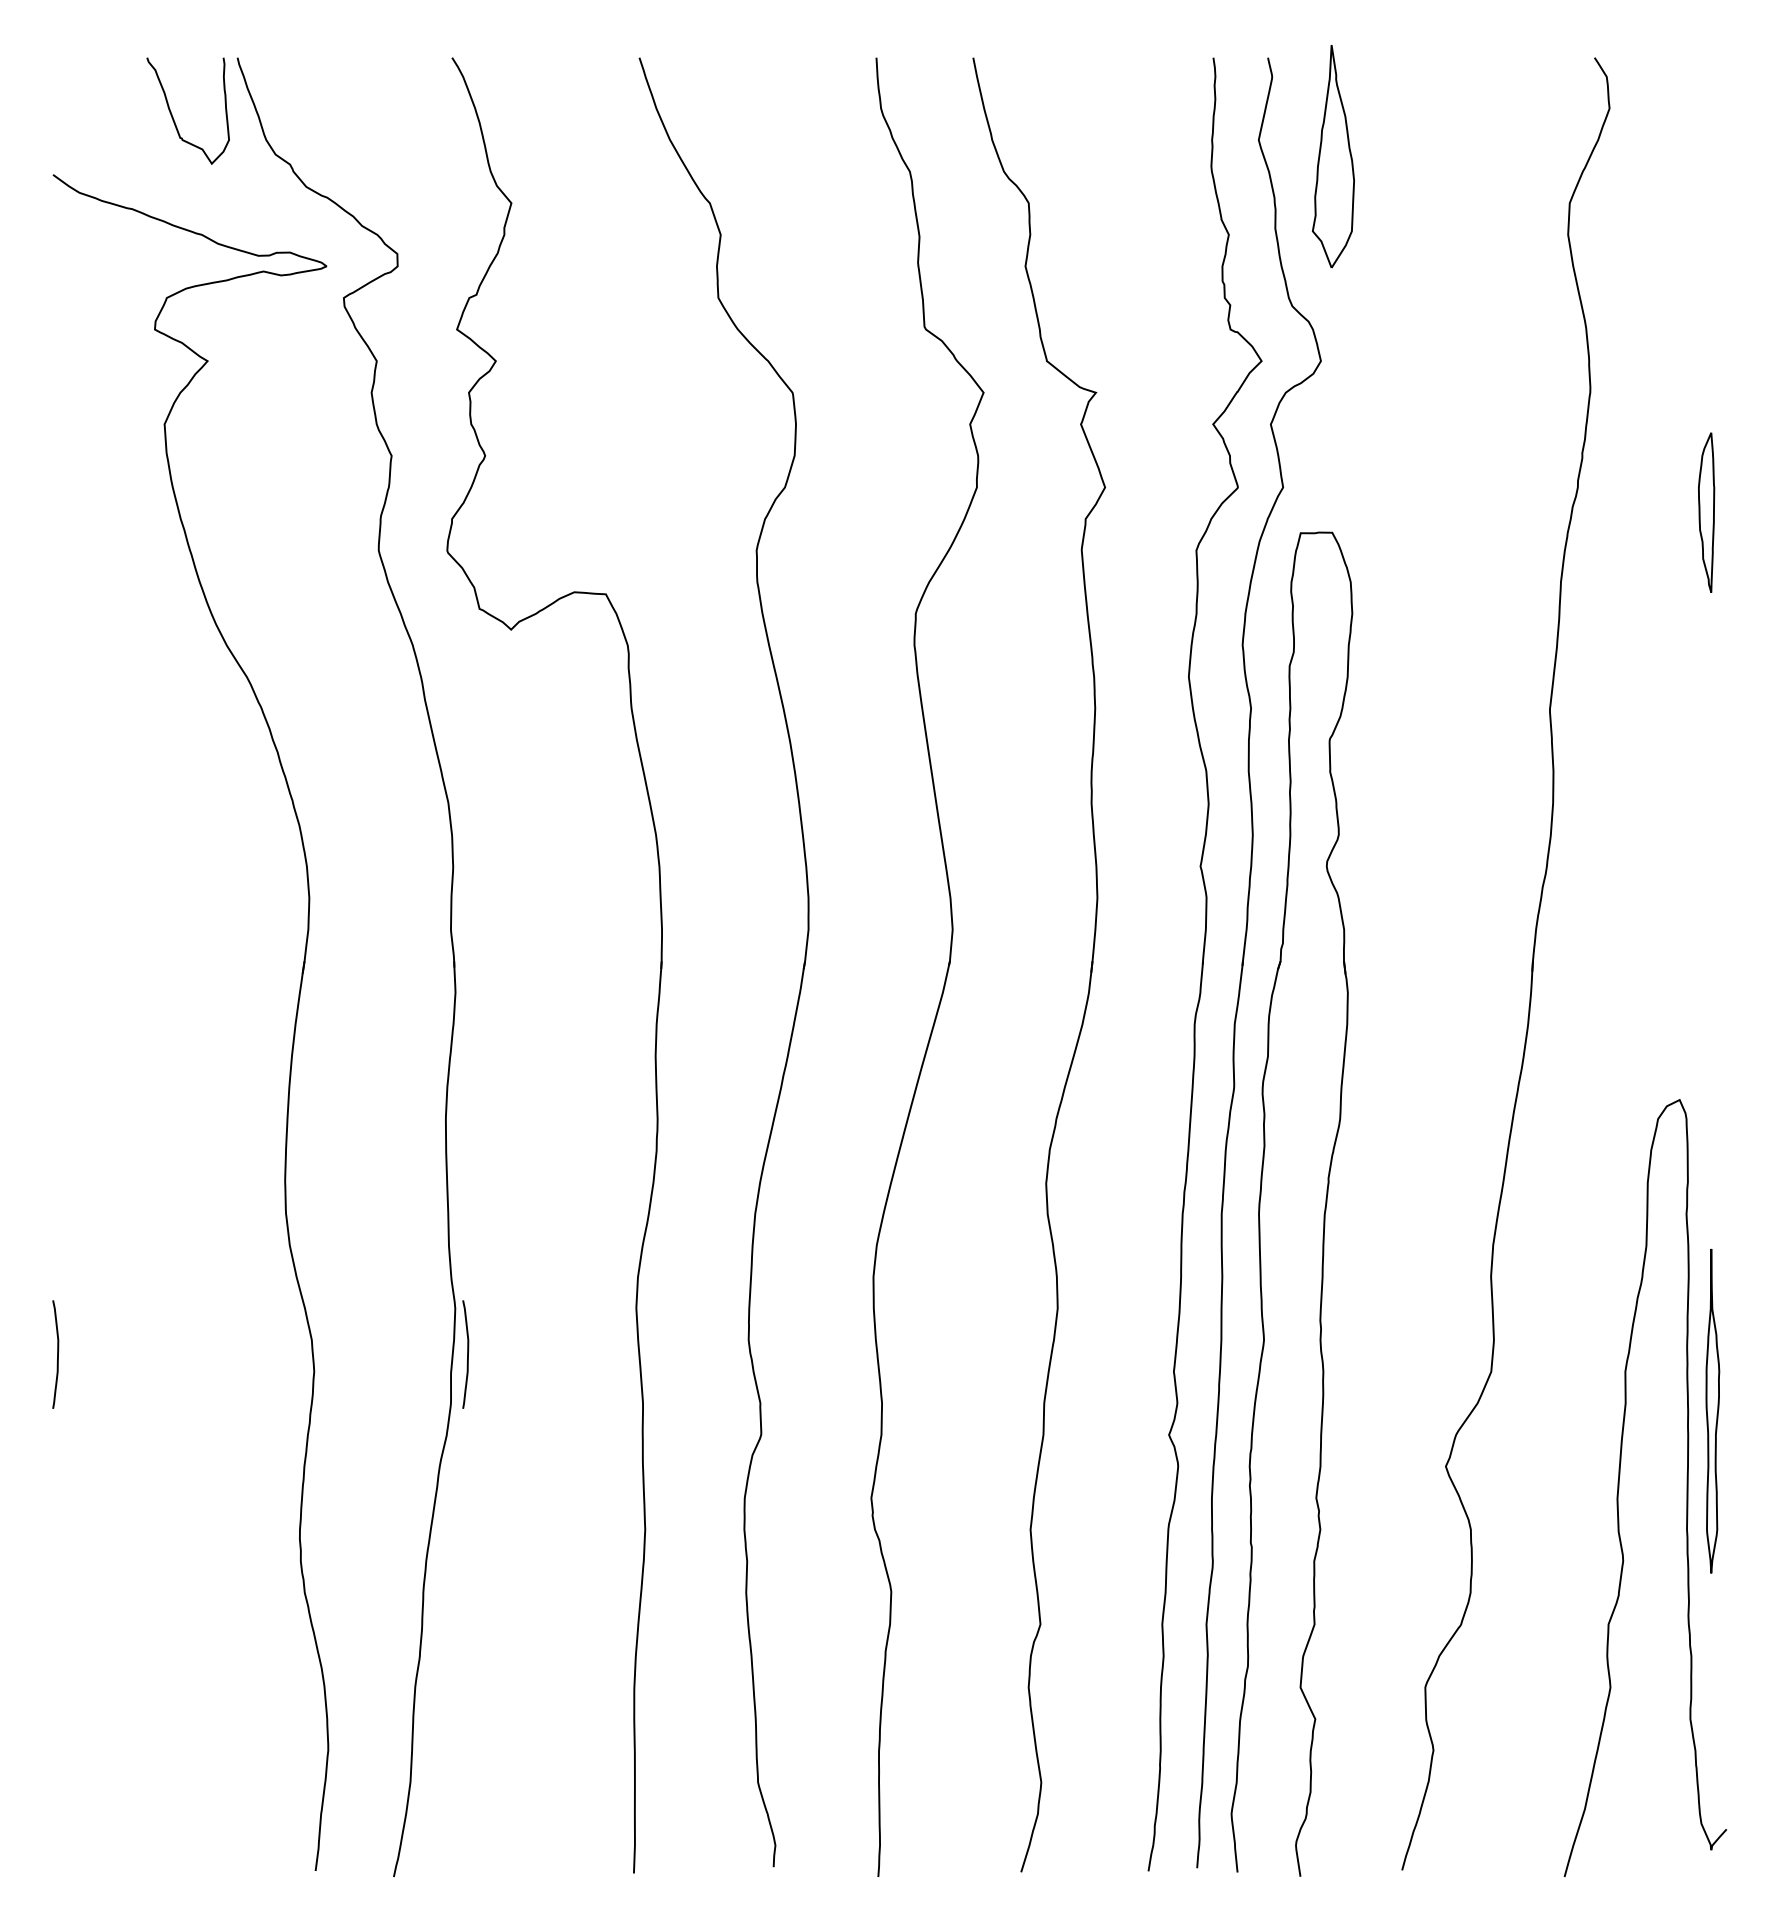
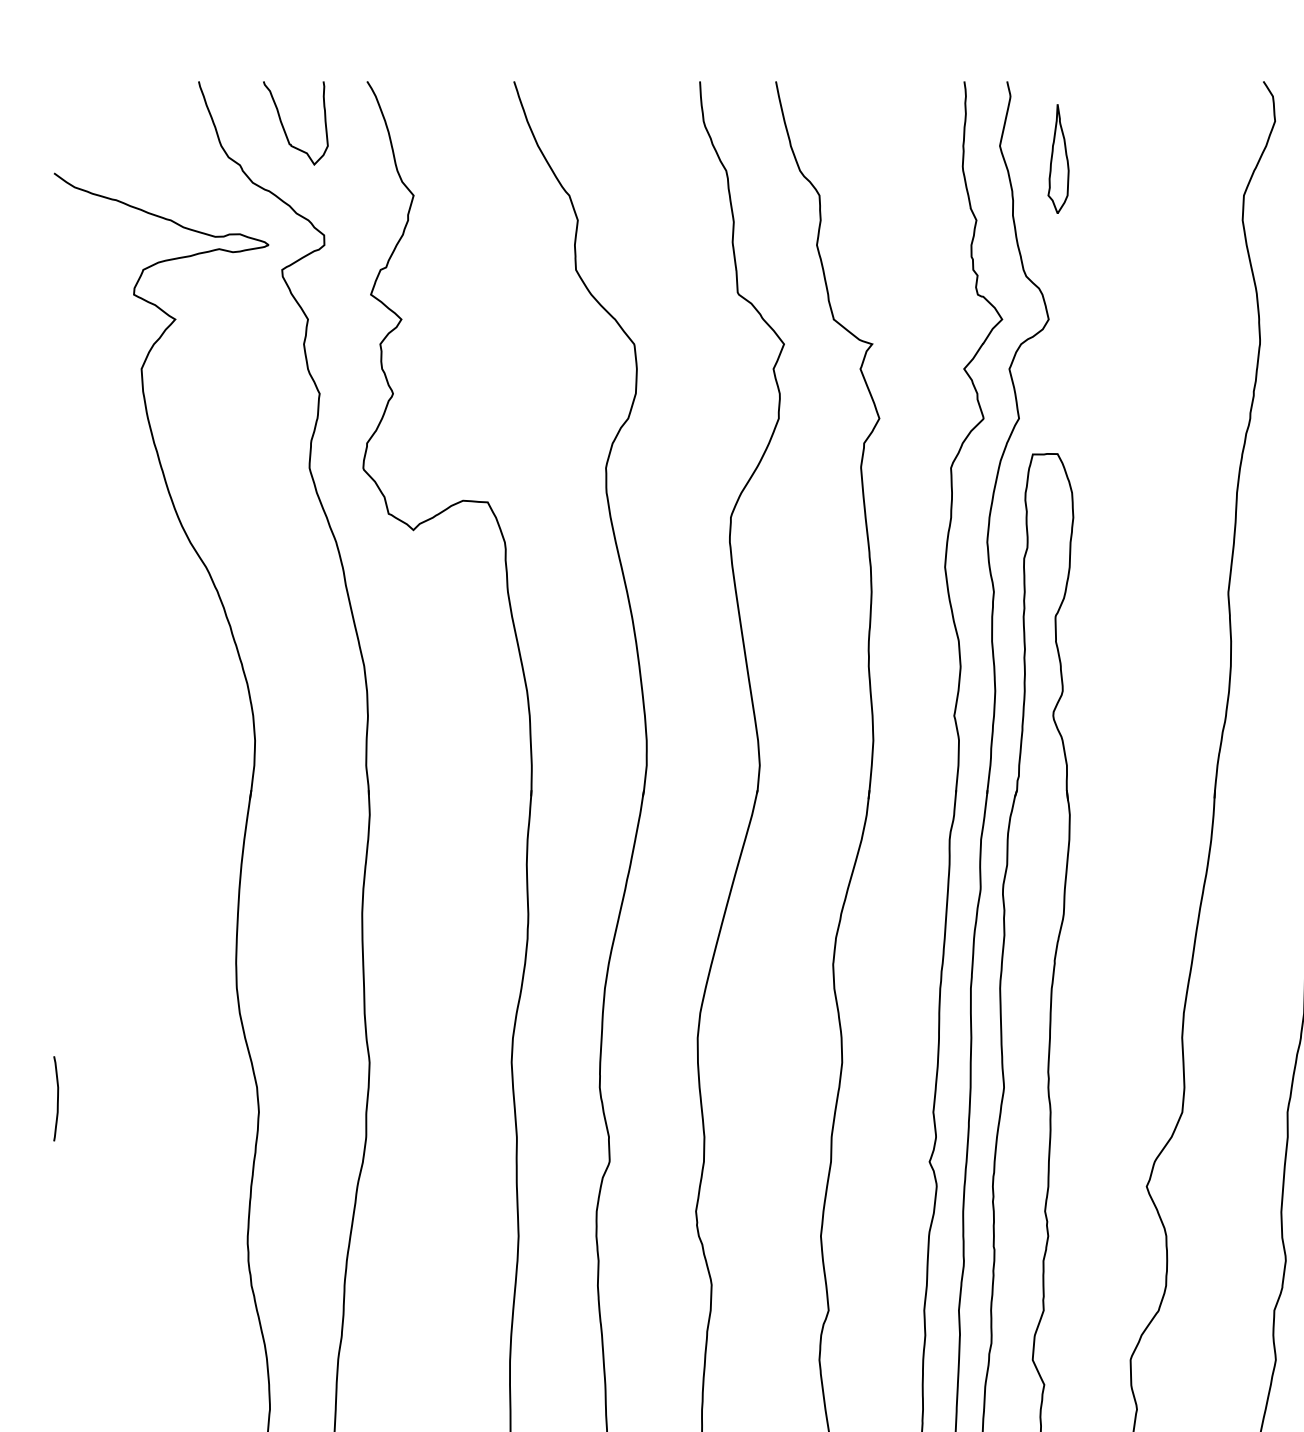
curve: (173, 116) -> (284, 127), moved
part: (1333, 156) -> (1058, 158), size x0.62
curve: (467, 1354) -> (379, 1098), removed

